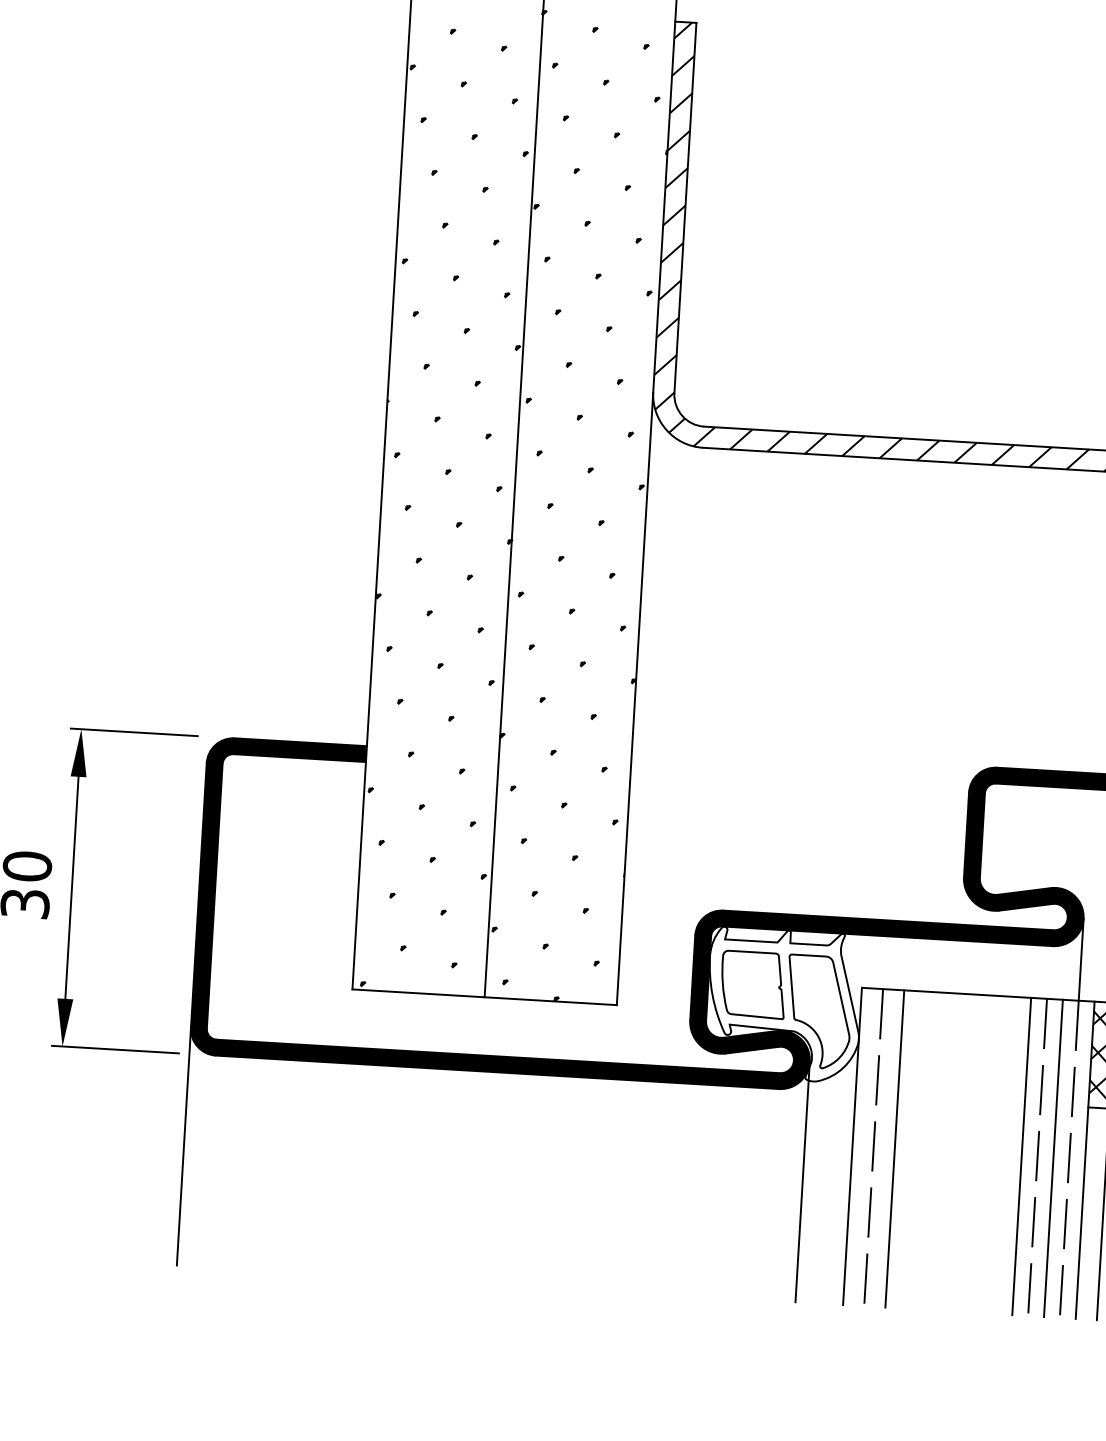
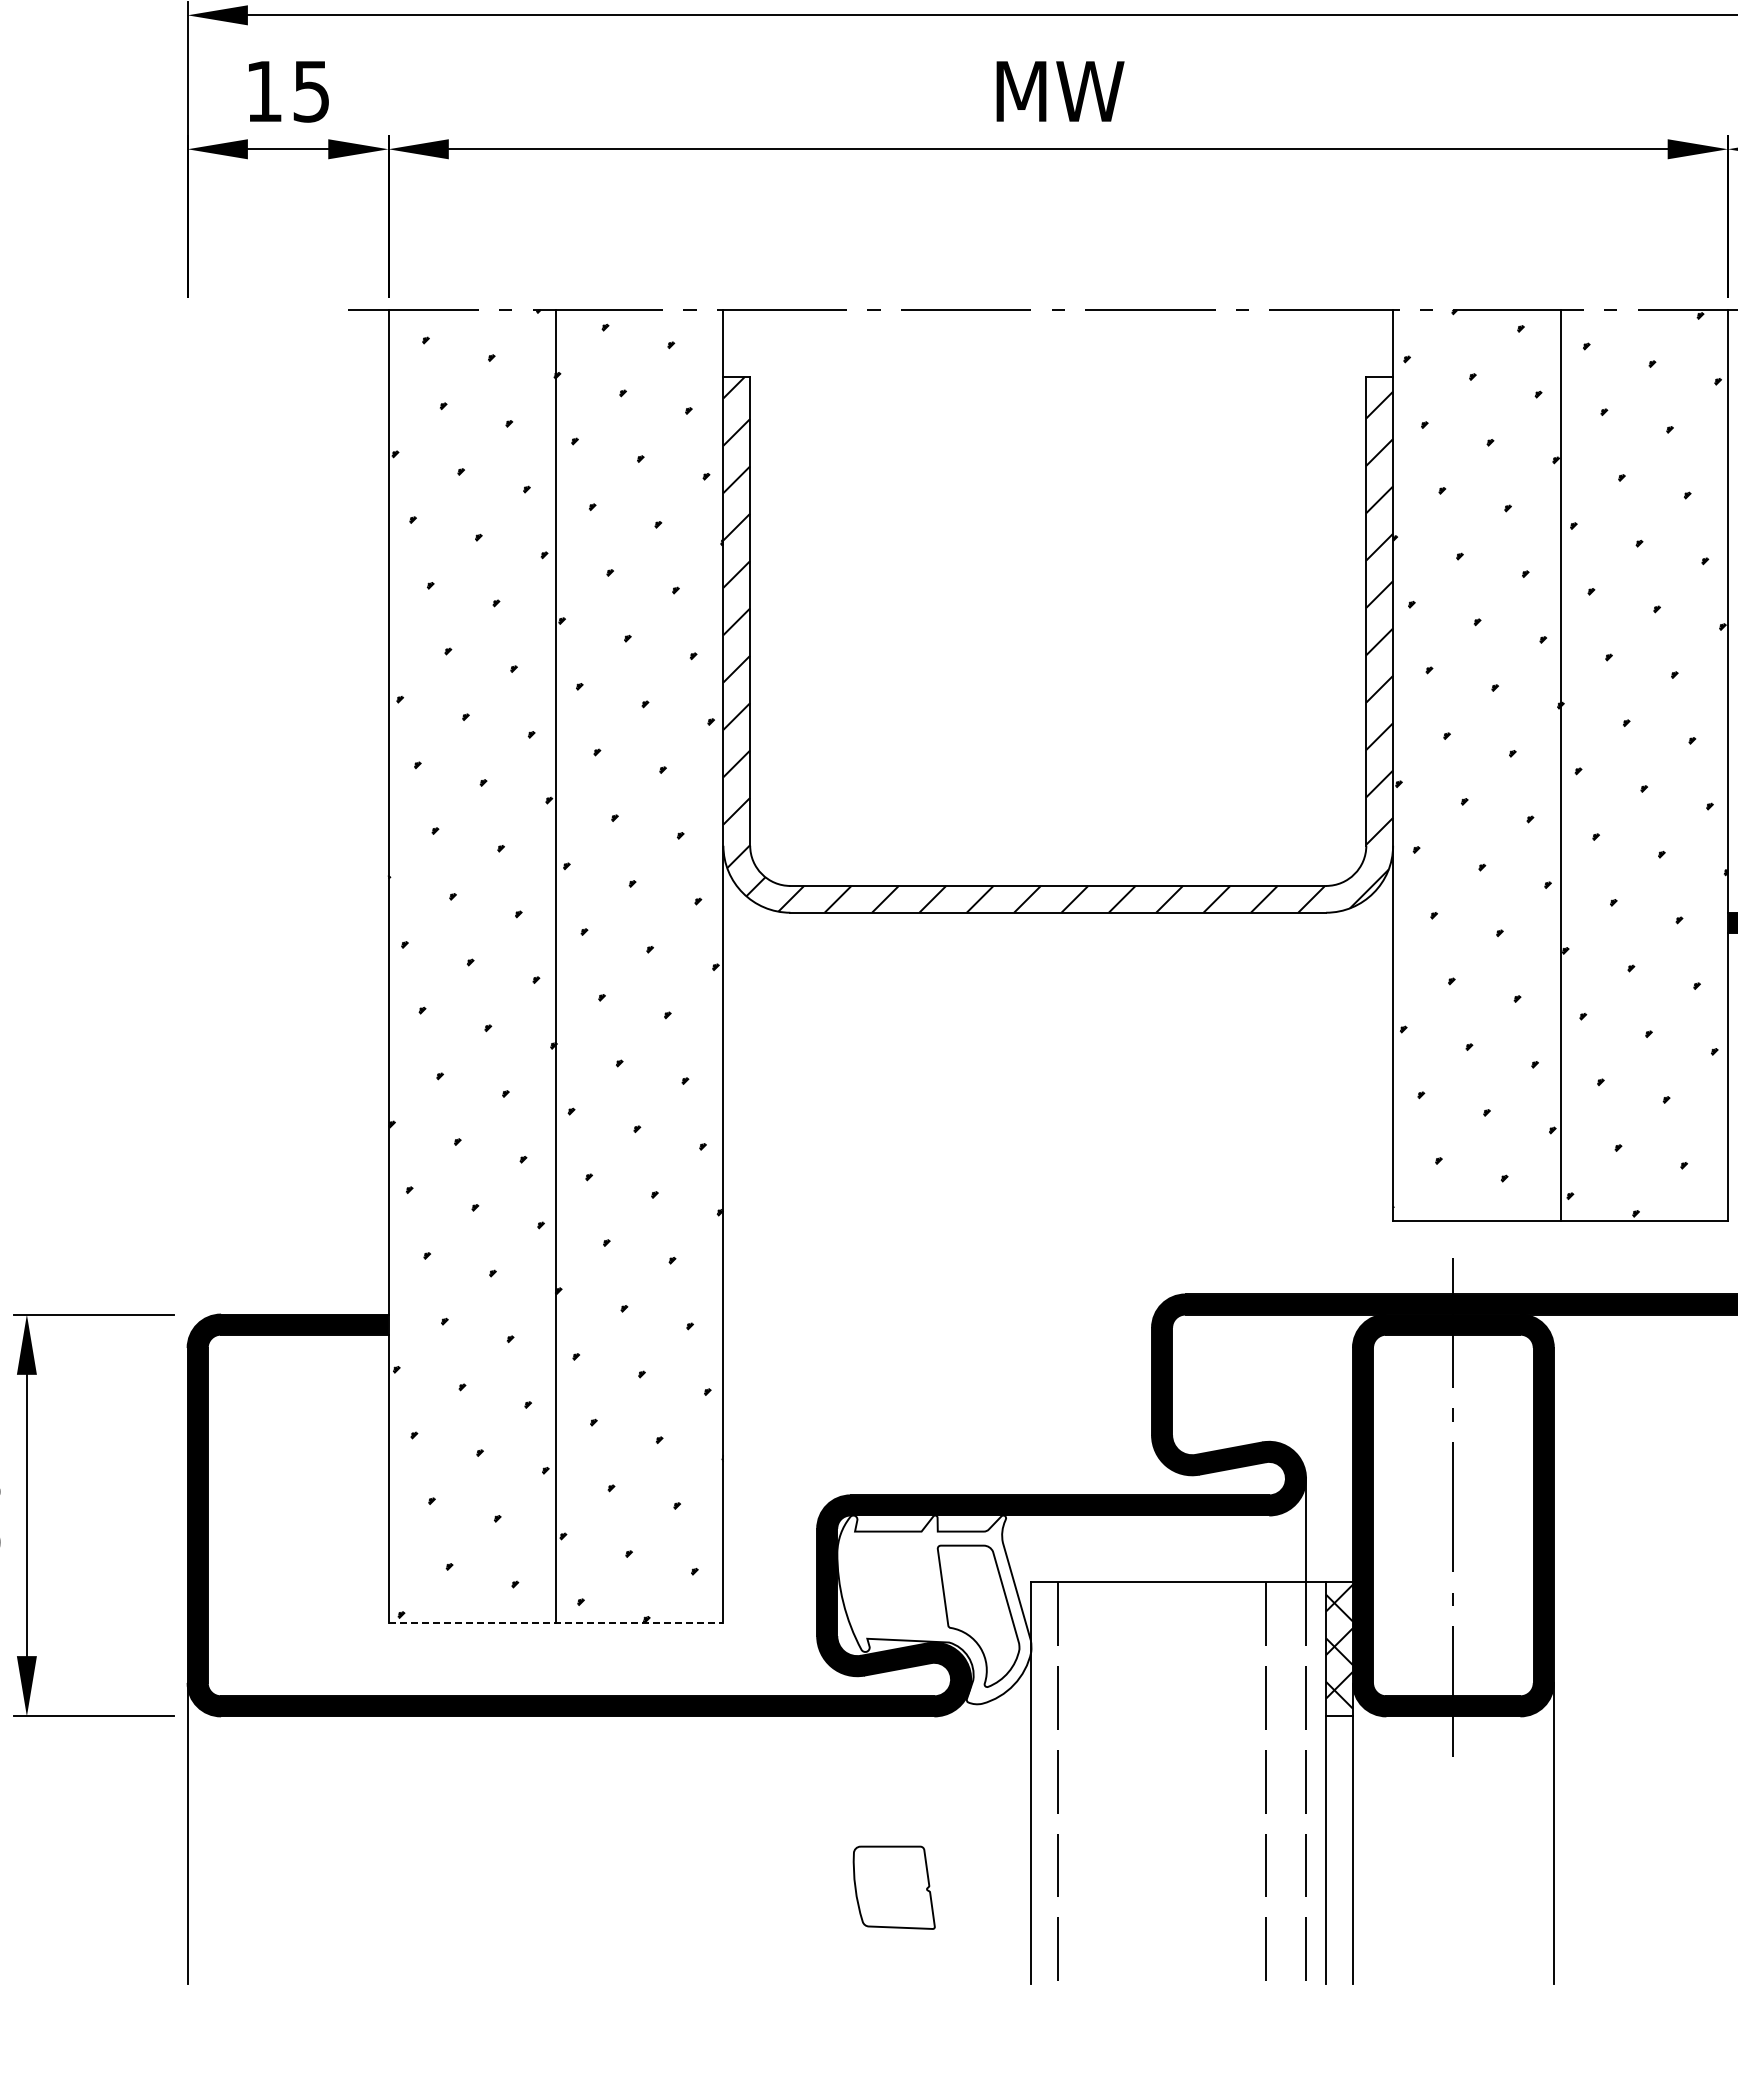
part: (752, 984) -> (893, 1887), moved
line: (485, 997) -> (556, 1622), solid -> dashed
line: (895, 1149) -> (1085, 1783), removed
line: (1021, 1156) -> (1245, 1783), removed
line: (1053, 1158) -> (1285, 1783), removed
line: (802, 1181) -> (971, 1831), removed

